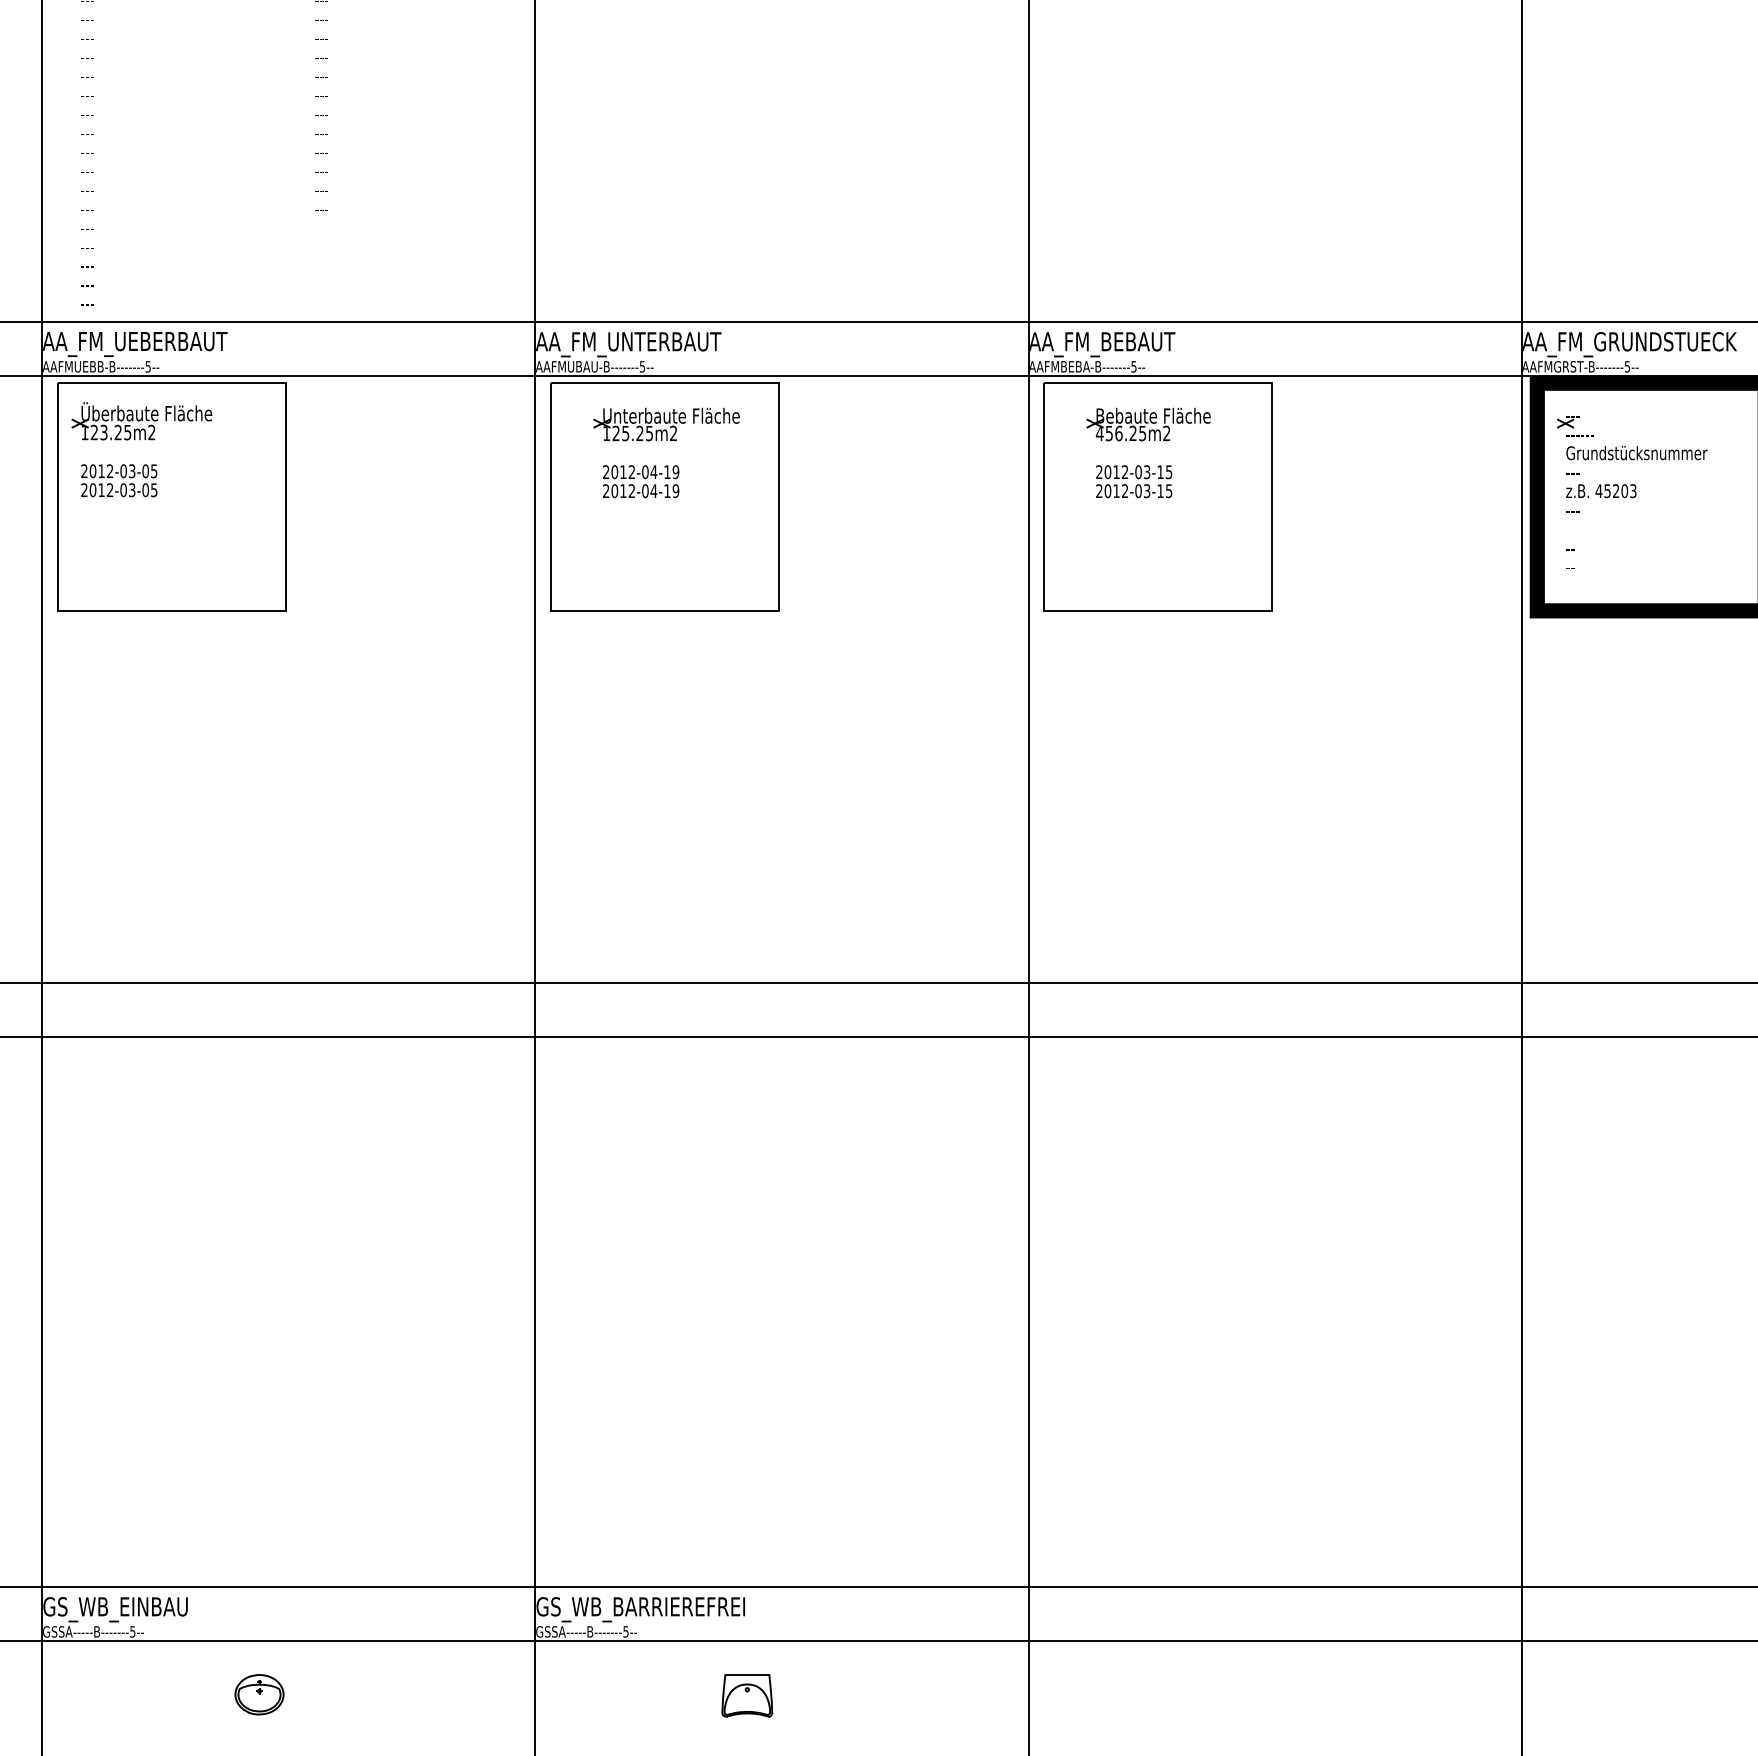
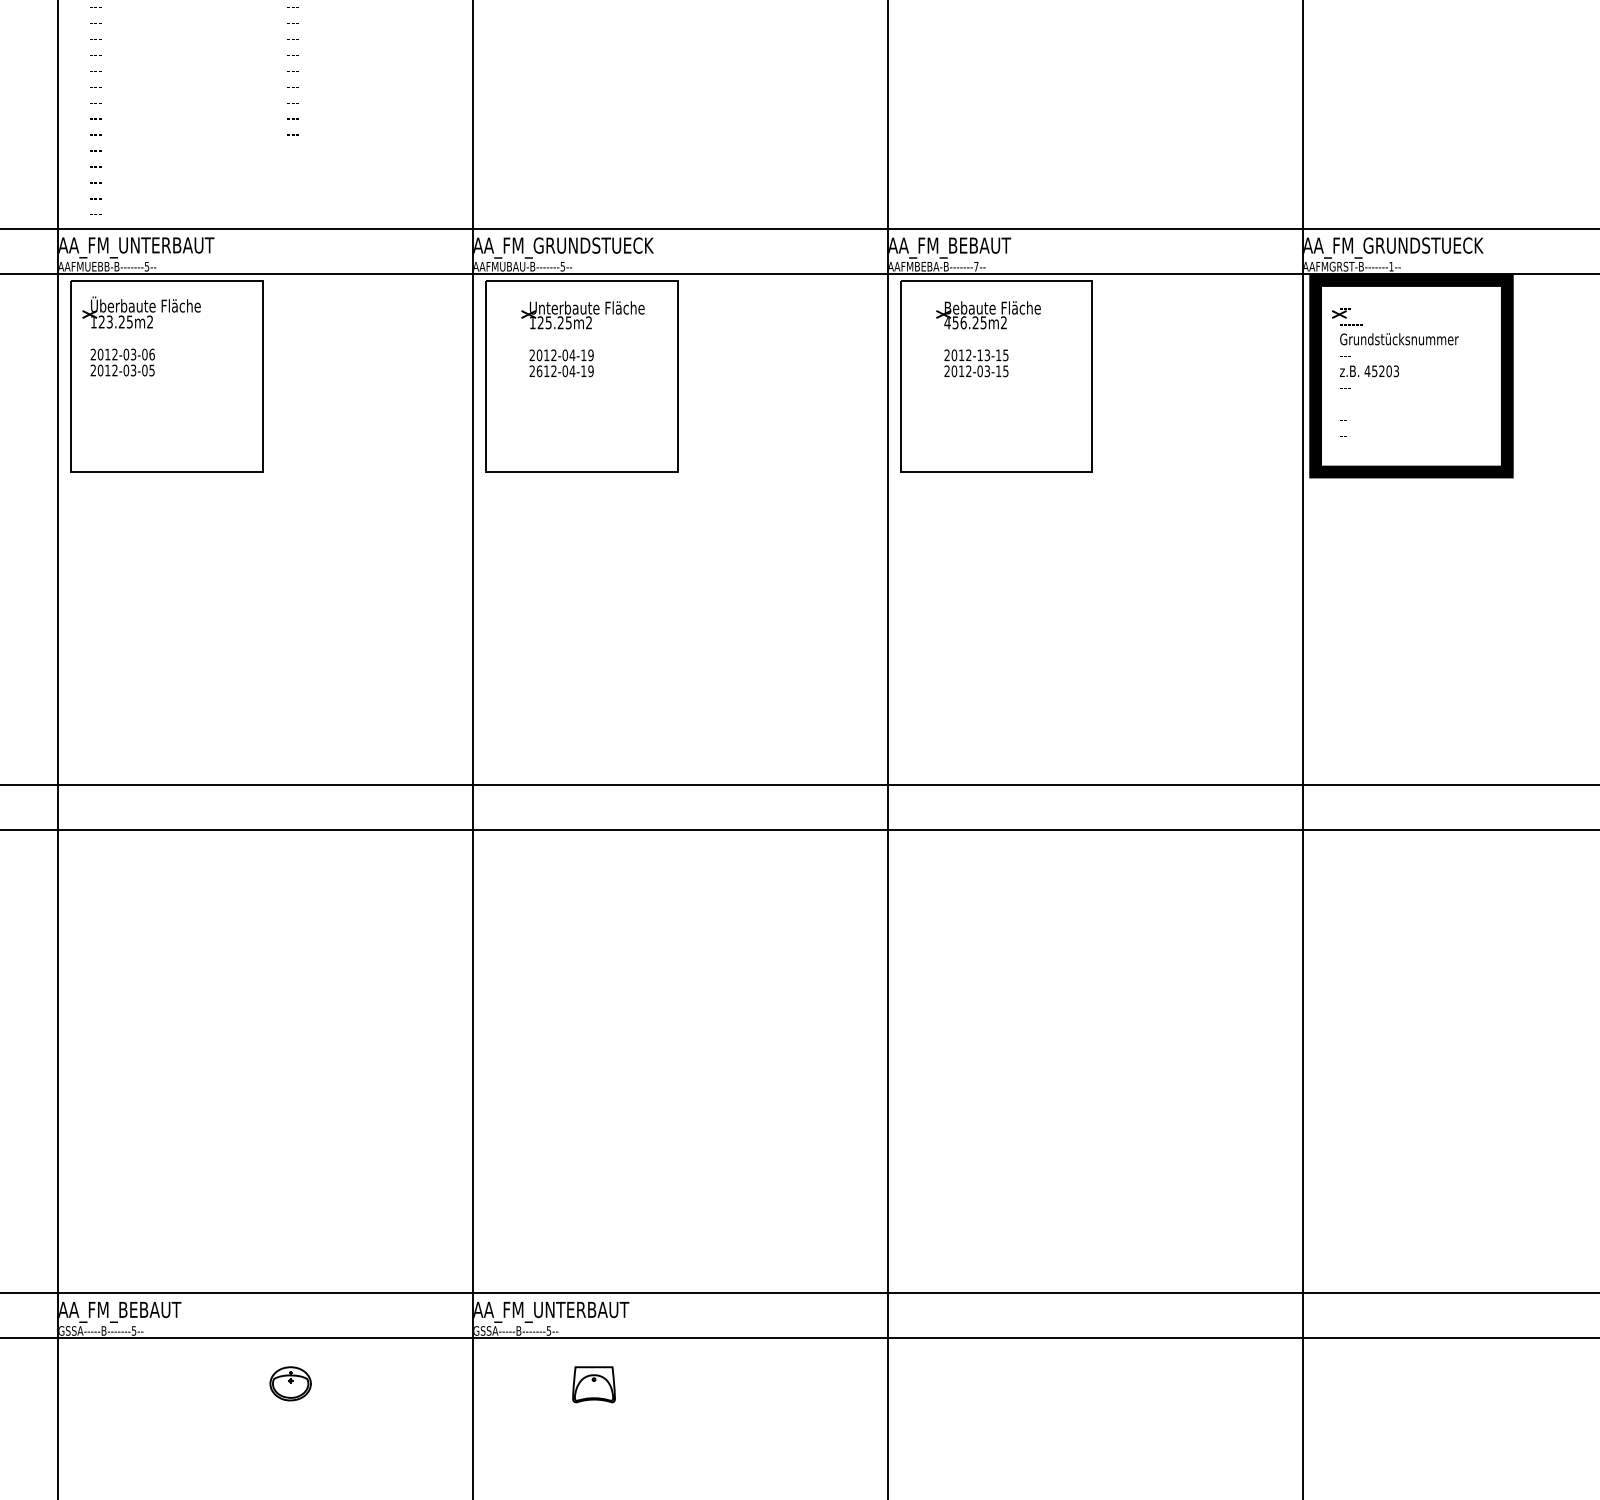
text: (179, 341) -> (173, 245), AA_FM_UEBERBAUT -> AA_FM_UNTERBAUT
text: (678, 341) -> (593, 245), AA_FM_UNTERBAUT -> AA_FM_GRUNDSTUECK
text: (1134, 366) -> (976, 266), AAFMBEBA-B-------5-- -> AAFMBEBA-B-------7--
text: (1627, 366) -> (1391, 266), AAFMGRST-B-------5-- -> AAFMGRST-B-------1--
text: (153, 471) -> (151, 354), 2012-03-05 -> 2012-03-06
text: (1137, 472) -> (979, 355), 2012-03-15 -> 2012-13-15
text: (614, 490) -> (539, 370), 2012-04-19 -> 2612-04-19
text: (116, 1608) -> (120, 1311), GS_WB_EINBAU -> AA_FM_BEBAUT
text: (640, 1608) -> (561, 1311), GS_WB_BARRIEREFREI -> AA_FM_UNTERBAUT
part: (259, 1694) -> (290, 1383), moved
part: (746, 1695) -> (593, 1384), moved

